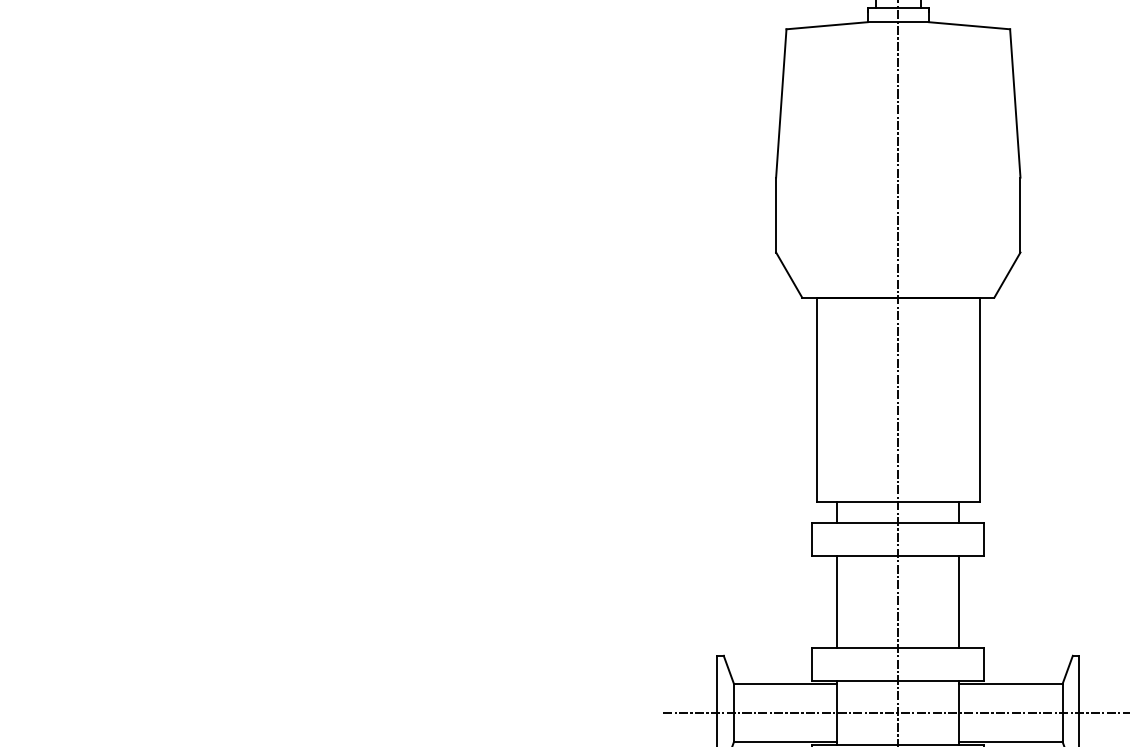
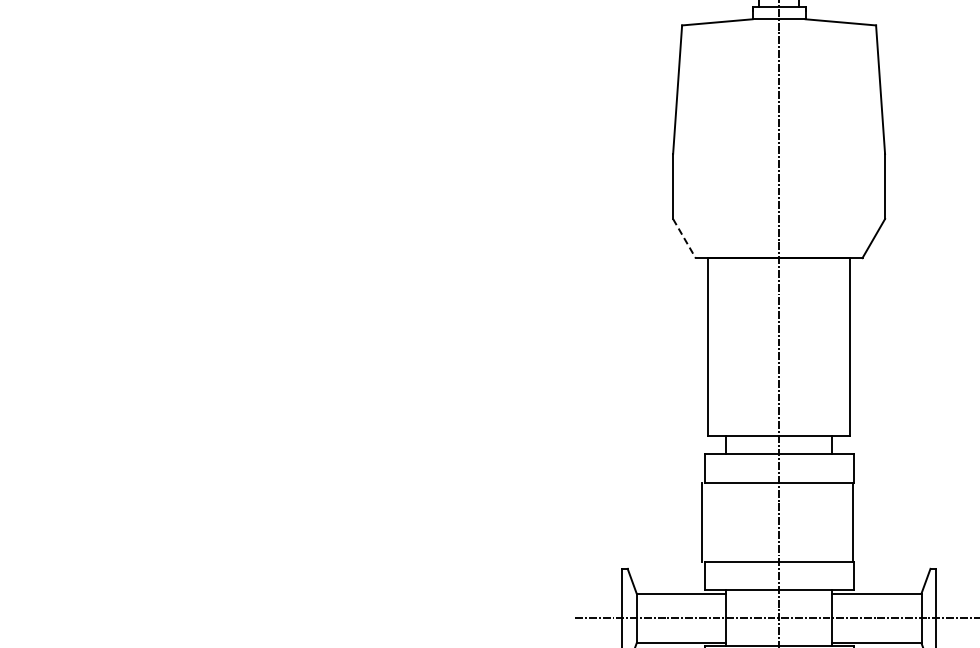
line: (789, 274) -> (684, 238), solid -> dashed
line: (837, 602) -> (702, 522), moved
line: (959, 602) -> (853, 522), moved

